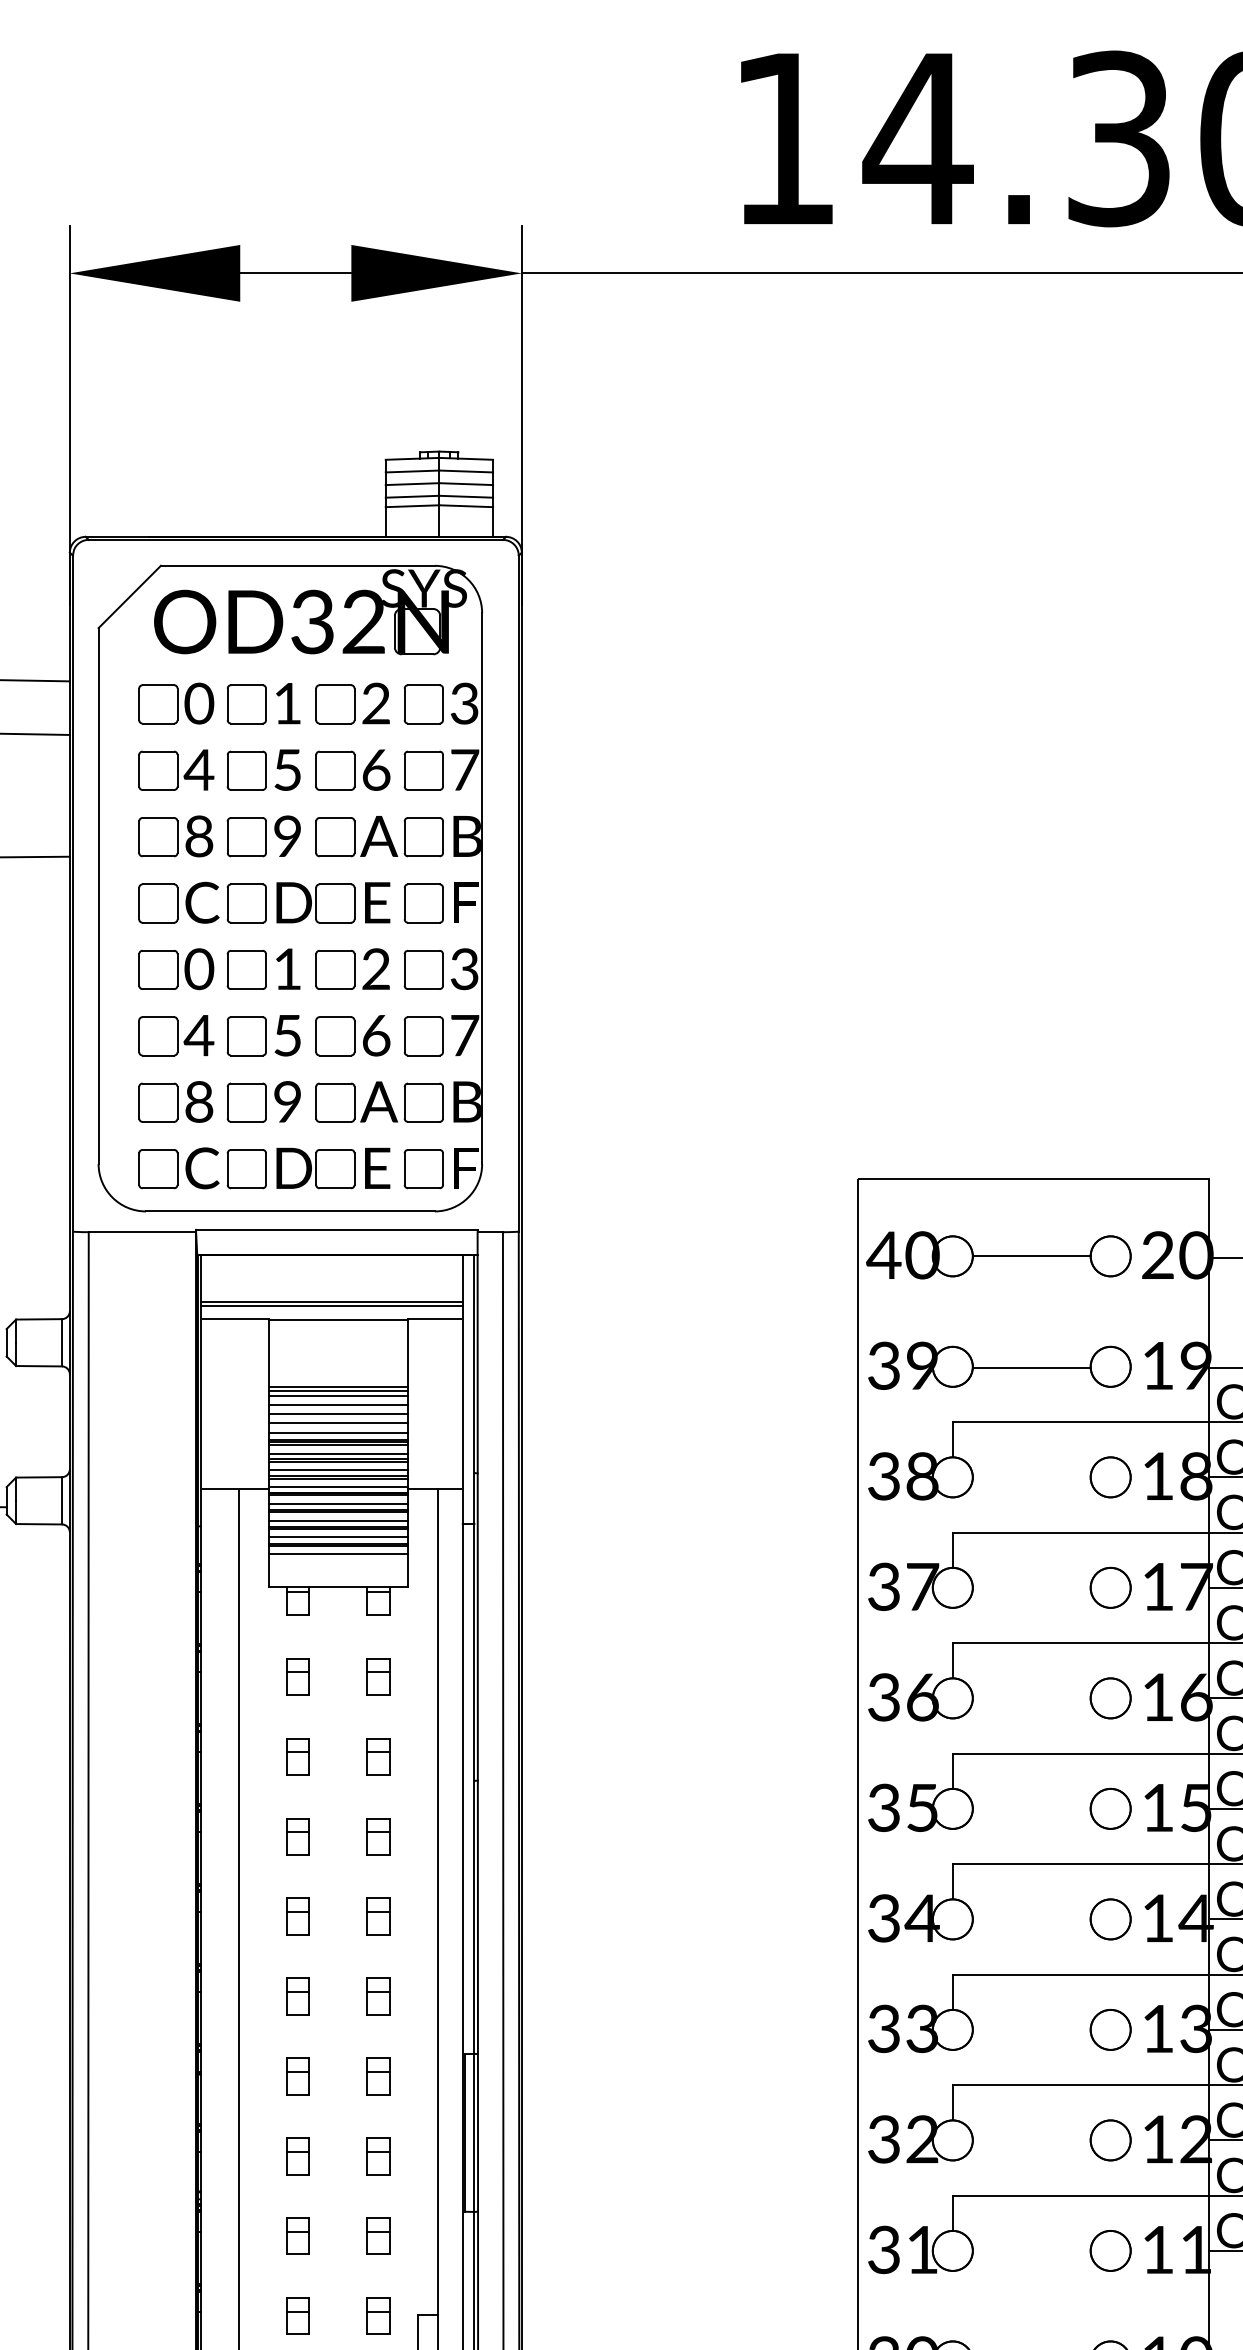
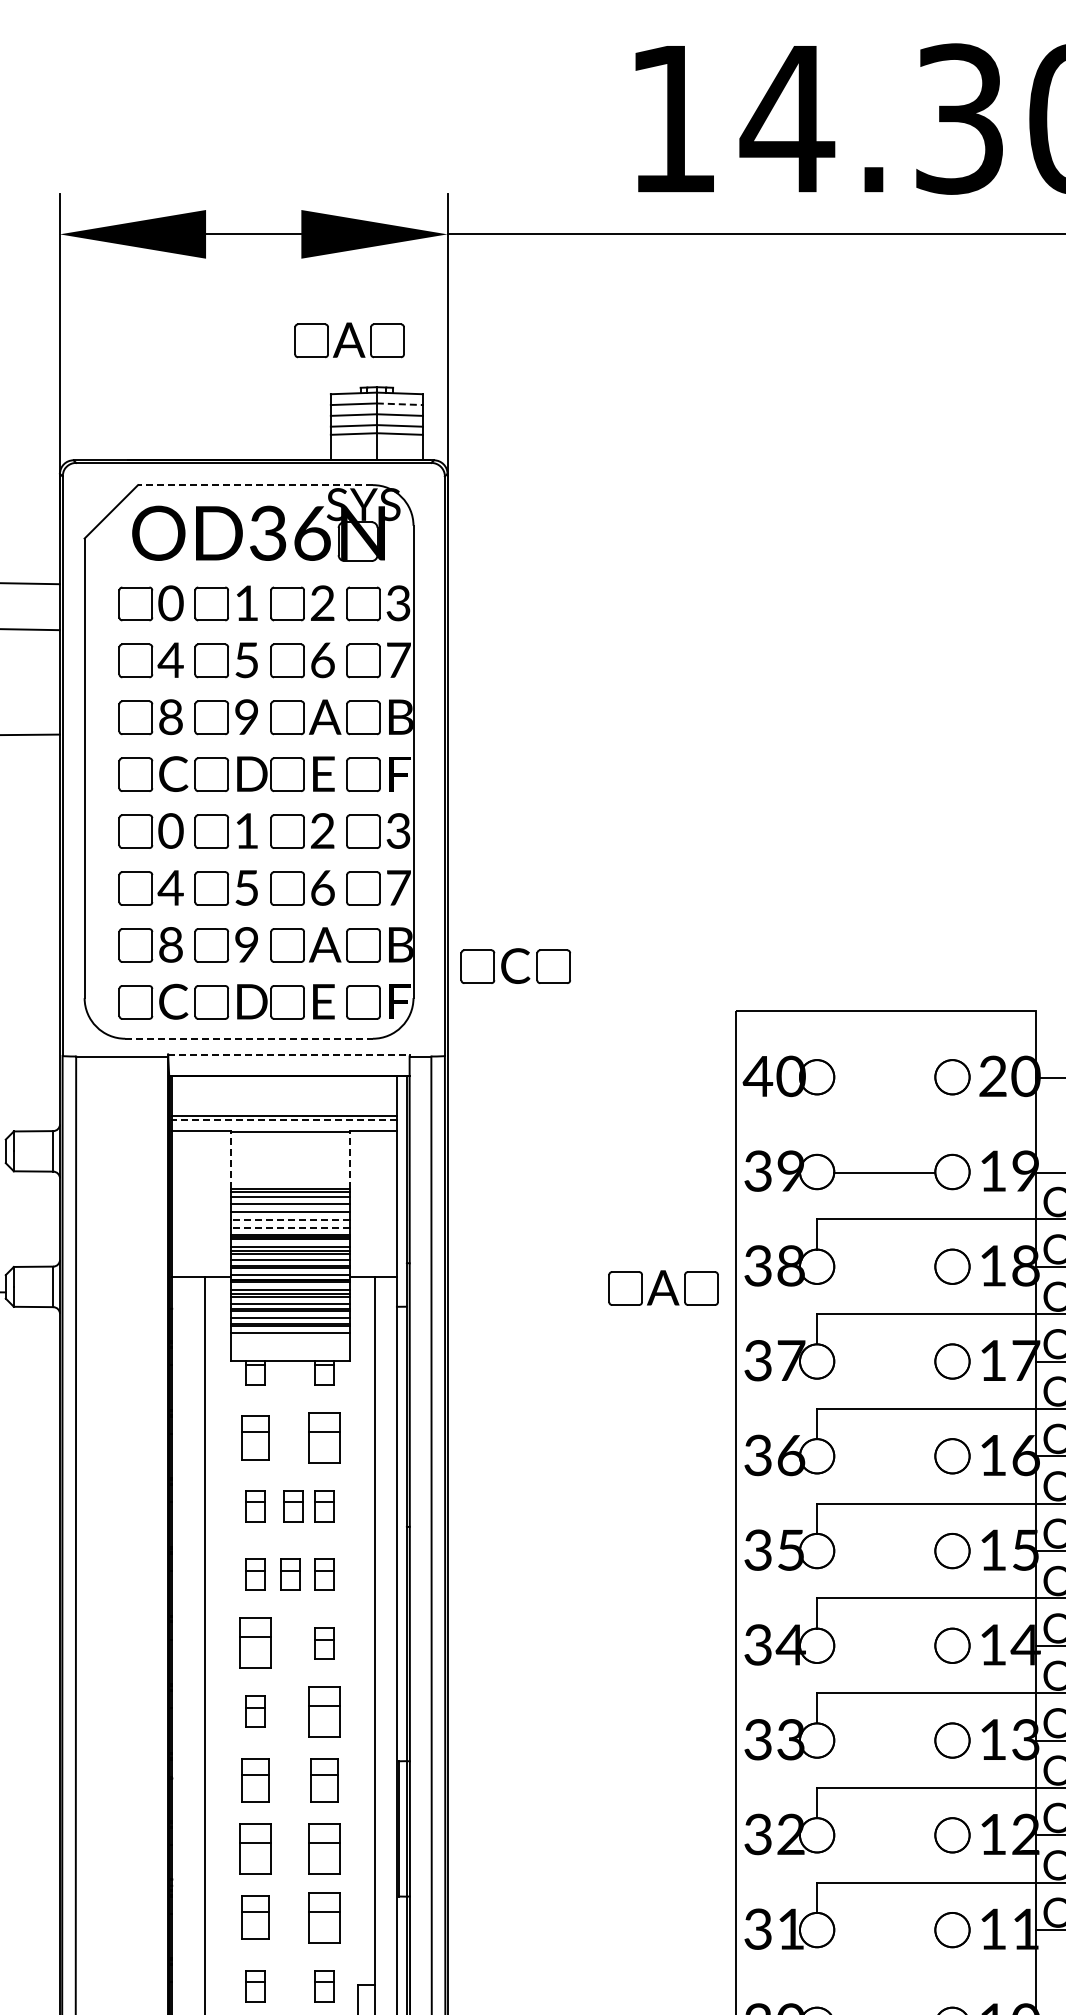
part: (407, 397) -> (349, 340), added
line: (466, 471) -> (400, 404), solid -> dashed
line: (296, 566) -> (254, 485), solid -> dashed
text: (364, 621) -> (312, 532), OD32N -> OD36N
part: (590, 1123) -> (506, 963), added
line: (290, 1211) -> (249, 1038), solid -> dashed
line: (336, 1229) -> (288, 1054), solid -> dashed
line: (1031, 1256) -> (884, 1077), removed
line: (331, 1306) -> (284, 1120), solid -> dashed
line: (268, 1353) -> (230, 1160), solid -> dashed
line: (407, 1353) -> (349, 1160), solid -> dashed
line: (337, 1423) -> (289, 1220), solid -> dashed
line: (337, 1432) -> (289, 1228), solid -> dashed
part: (773, 1501) -> (663, 1287), added
part: (297, 1676) -> (255, 1437), size x1.4
part: (378, 1676) -> (324, 1437), size x1.6
part: (342, 1756) -> (293, 1506), added
part: (338, 1836) -> (290, 1574), added
part: (297, 1916) -> (255, 1643), size x1.6
part: (378, 1996) -> (324, 1711), size x1.6
part: (297, 2076) -> (255, 1780), size x1.4
part: (378, 2076) -> (324, 1780), size x1.4
part: (297, 2156) -> (255, 1849), size x1.6
part: (378, 2156) -> (324, 1849), size x1.6
part: (297, 2236) -> (255, 1917), size x1.4
part: (378, 2236) -> (324, 1917), size x1.6

